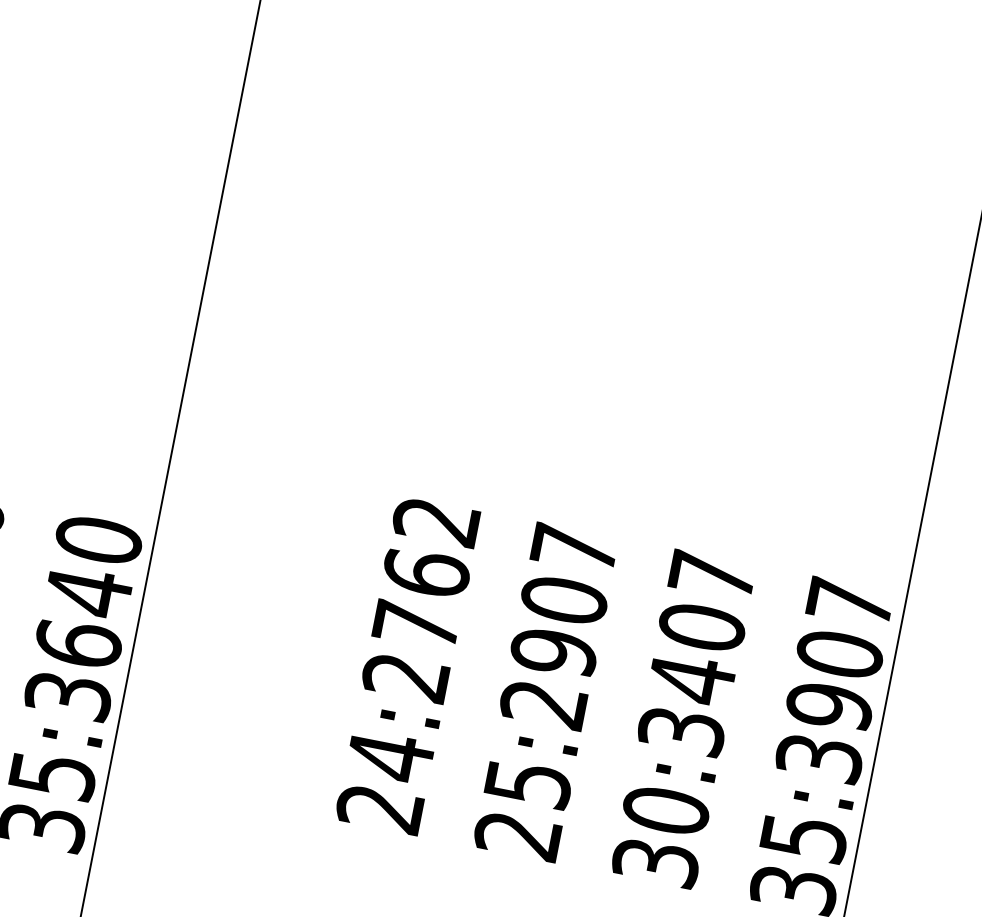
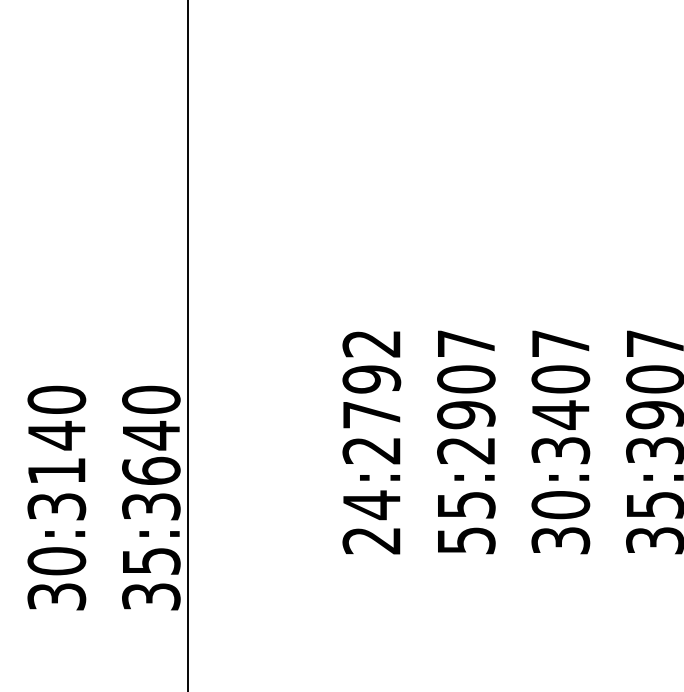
text: (425, 573) -> (371, 379), 24:2762 -> 24:2792
text: (518, 835) -> (466, 540), 25:2907 -> 55:2907

